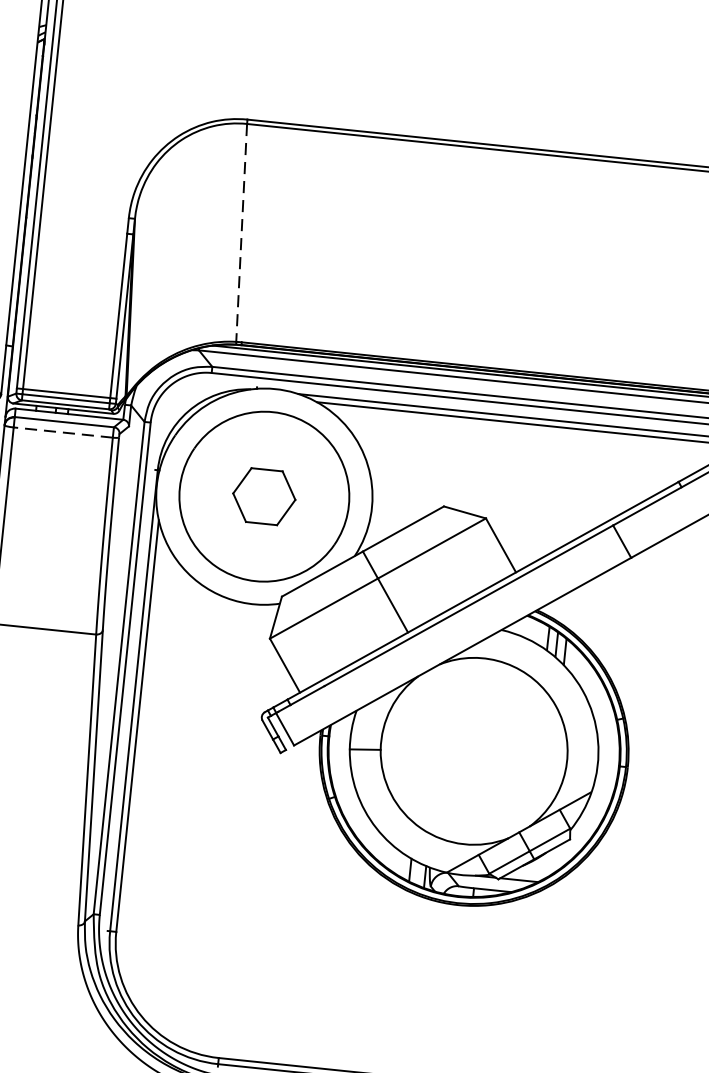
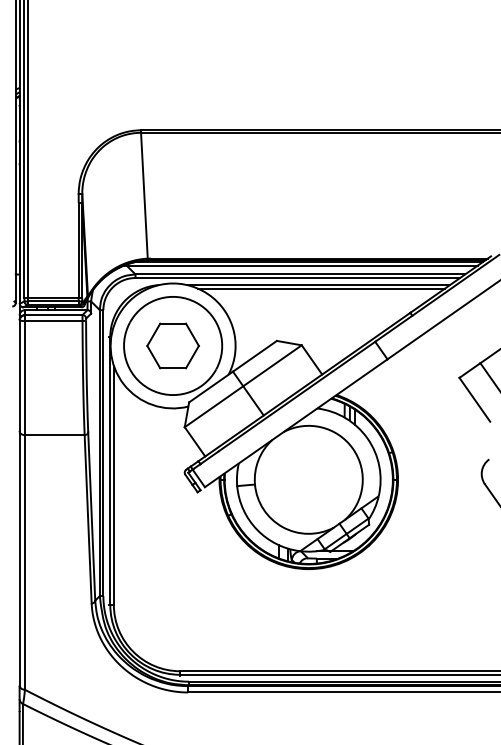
line: (241, 234) -> (144, 196), dashed -> solid
line: (62, 433) -> (53, 321), dashed -> solid
part: (263, 495) -> (172, 345), size x1.43

